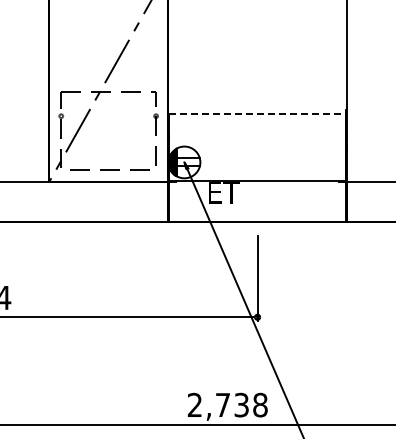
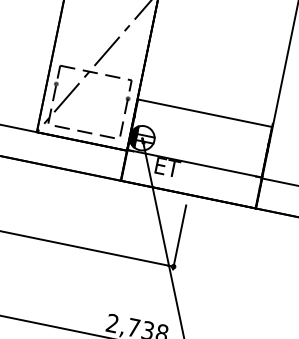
line: (257, 114) -> (205, 113), dashed -> solid

